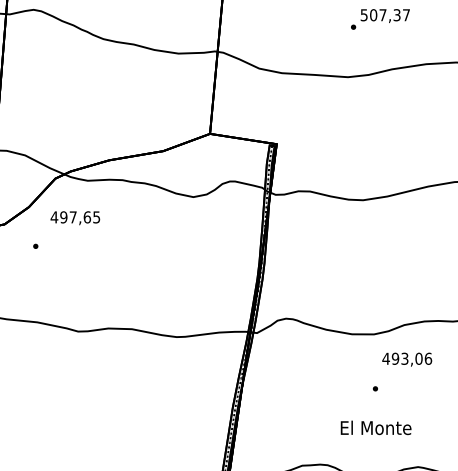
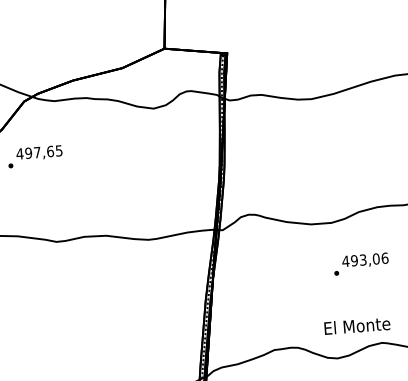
text: (75, 218) -> (39, 153), moved
text: (407, 359) -> (365, 260), moved
text: (375, 427) -> (356, 325), moved

